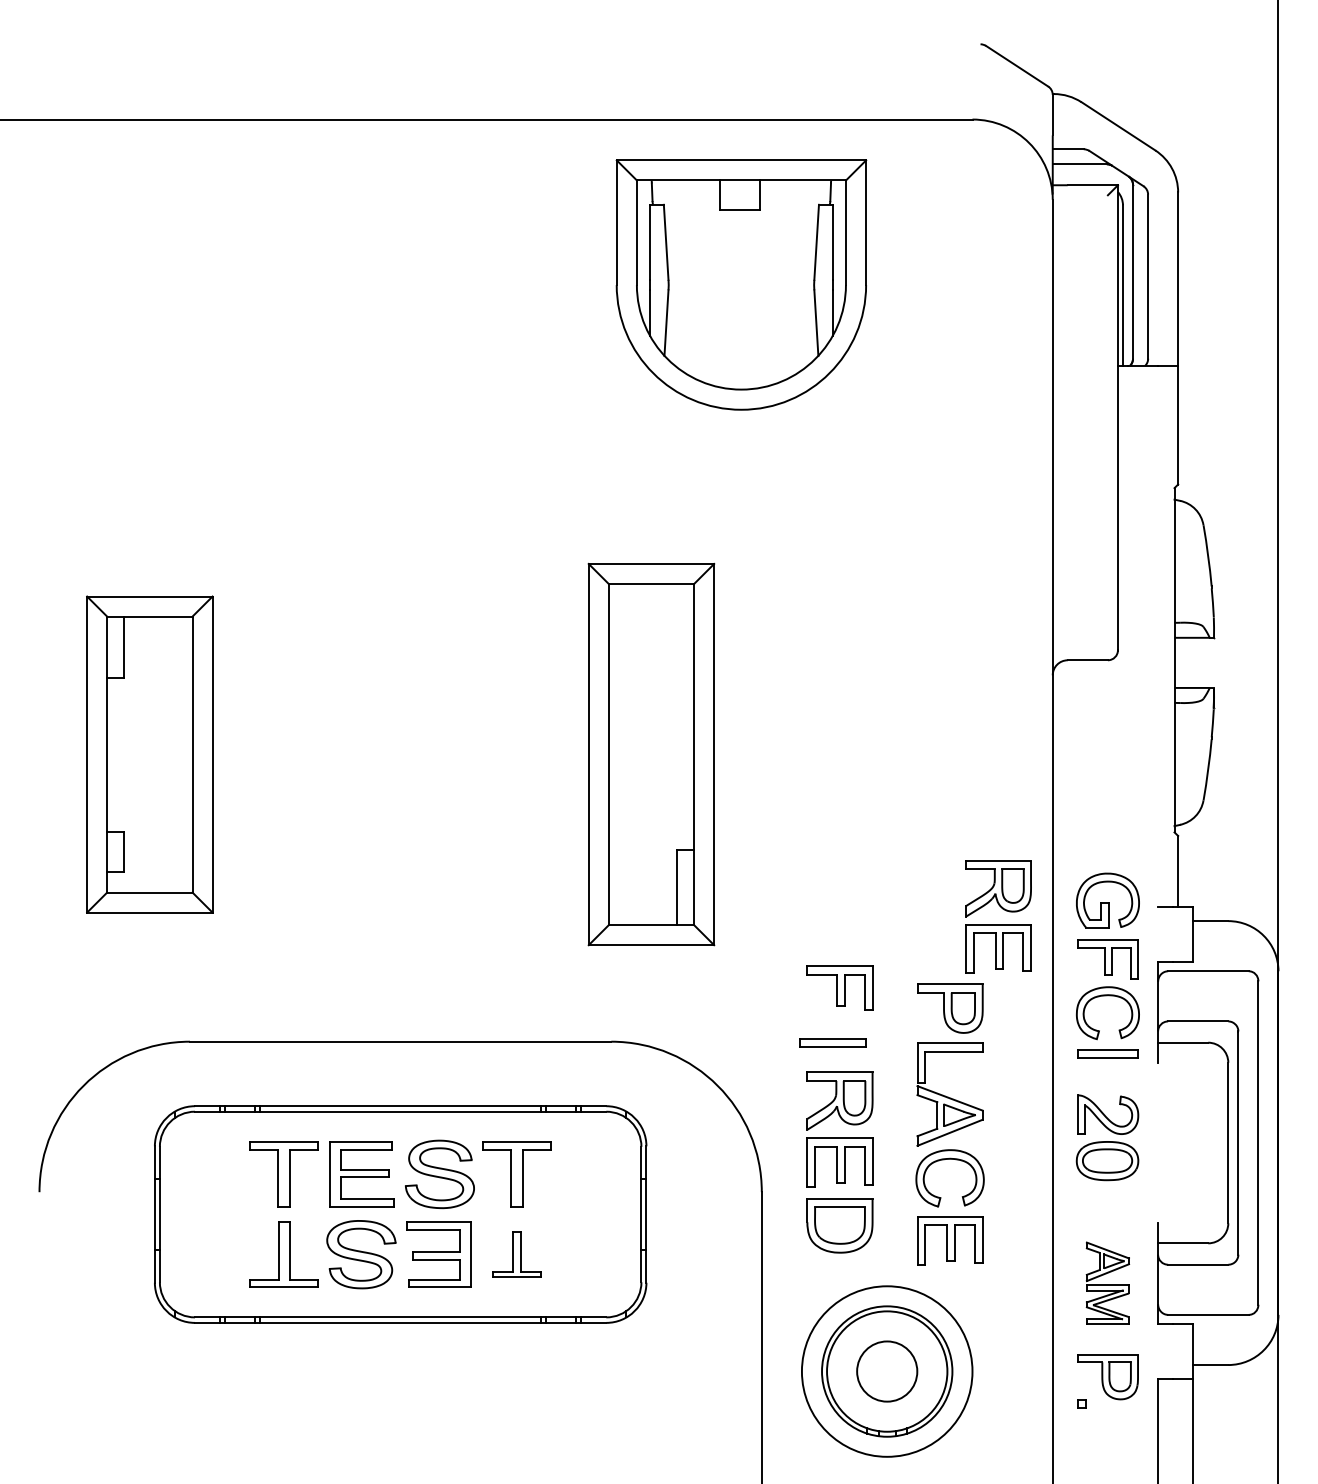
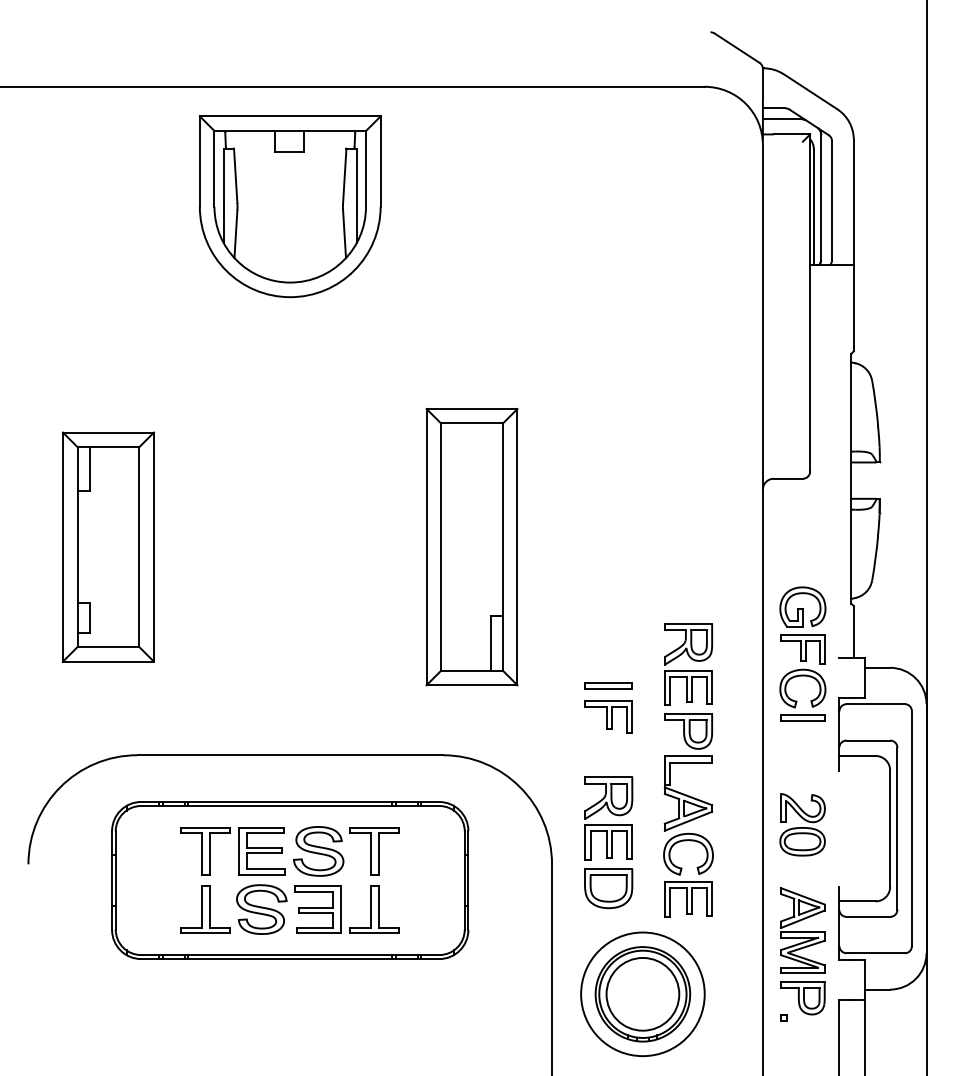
part: (740, 284) -> (289, 206), moved
part: (998, 916) -> (688, 664), moved
part: (1107, 964) -> (802, 653), moved
part: (832, 1042) -> (608, 685), moved
part: (516, 1254) -> (374, 909), size x1.43
part: (1107, 1283) -> (802, 930), size x1.43
circle: (886, 1370) -> (642, 993), size x1.67

